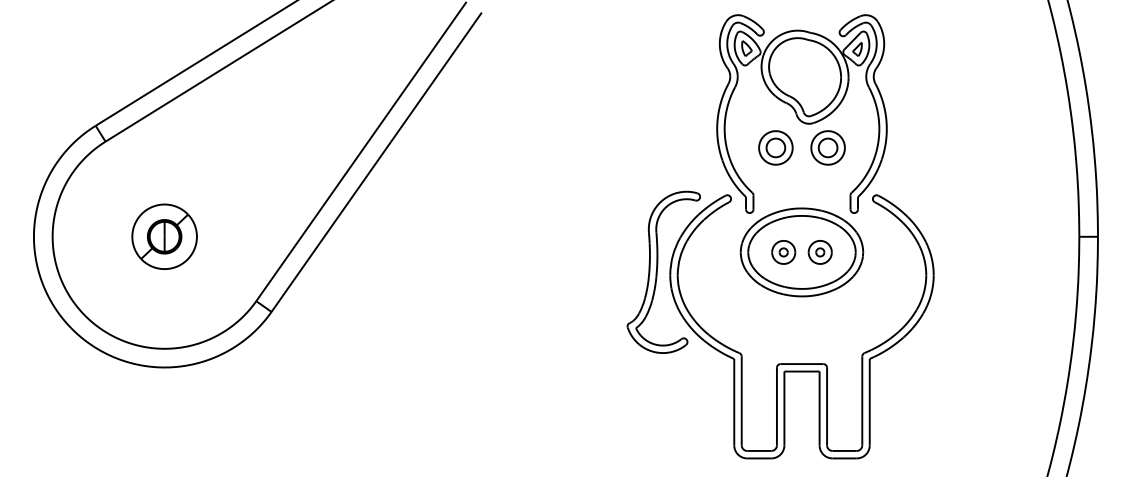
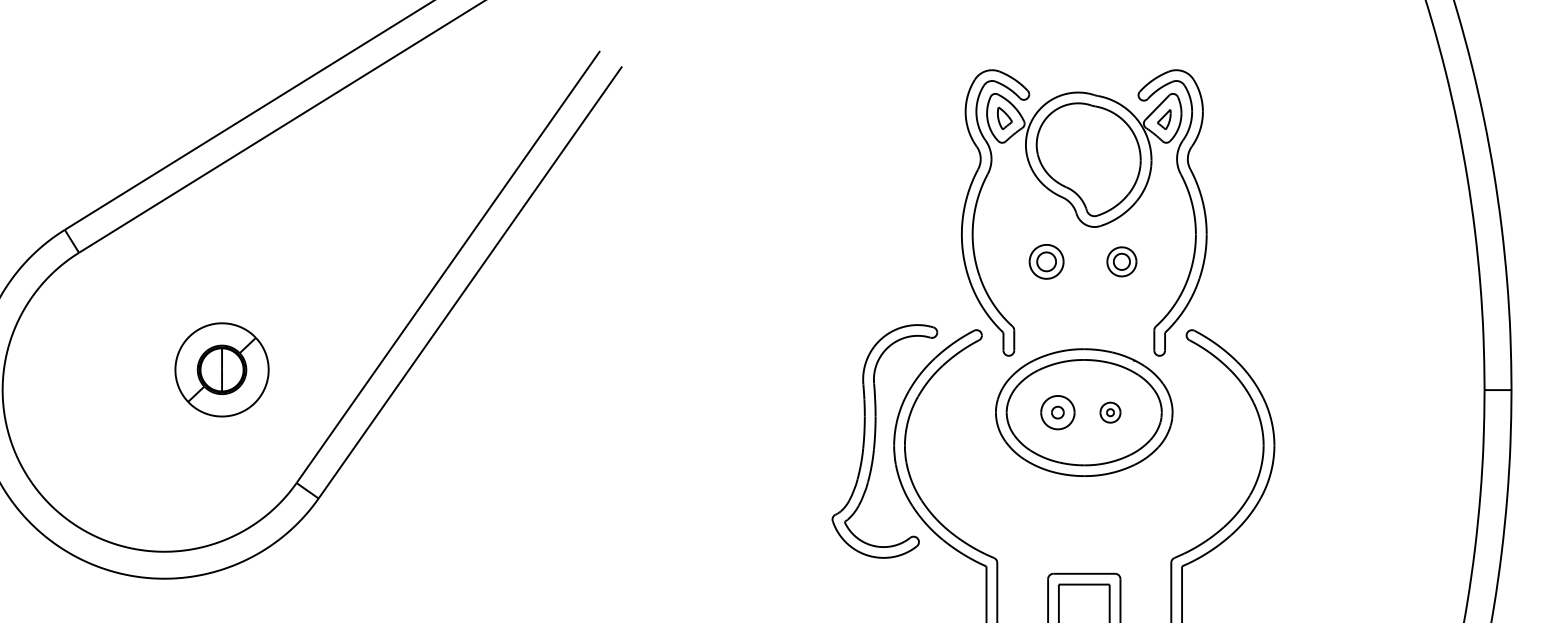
part: (775, 147) -> (1046, 261), size x0.7
part: (827, 147) -> (1121, 261), size x0.6
part: (164, 236) -> (221, 369), moved
part: (819, 252) -> (1109, 412), size x0.6

